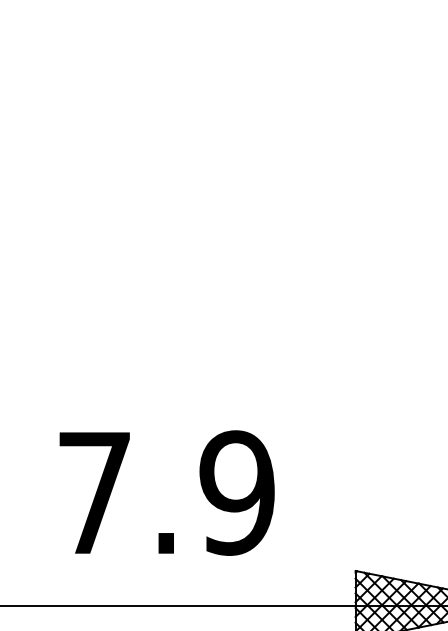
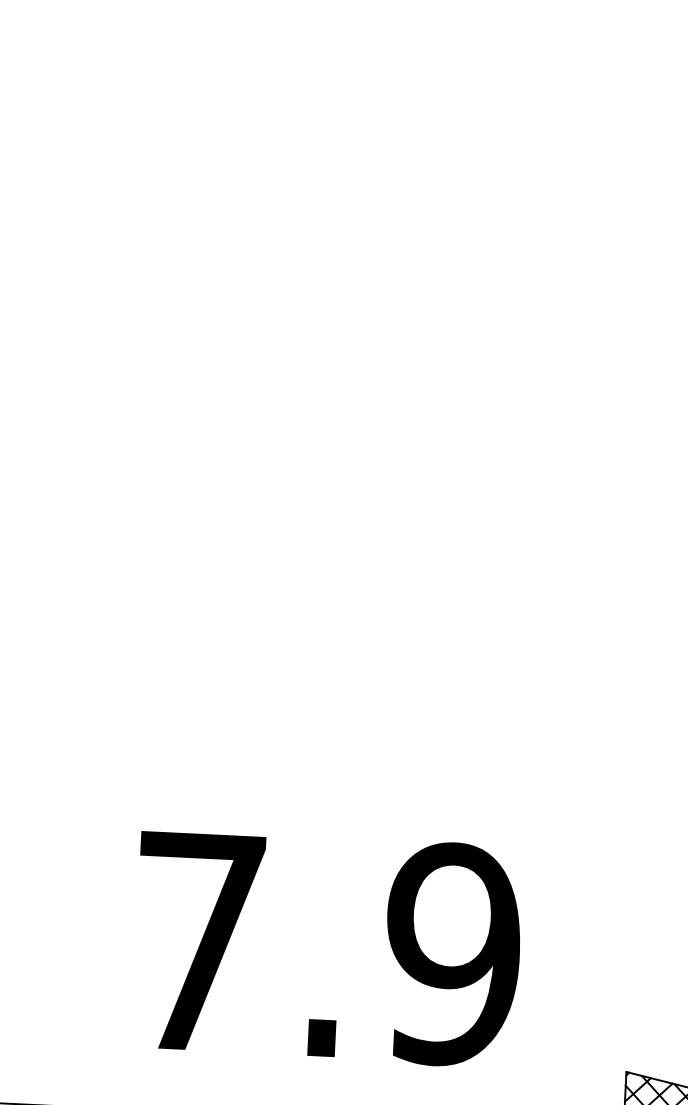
text: (166, 492) -> (326, 947), moved

